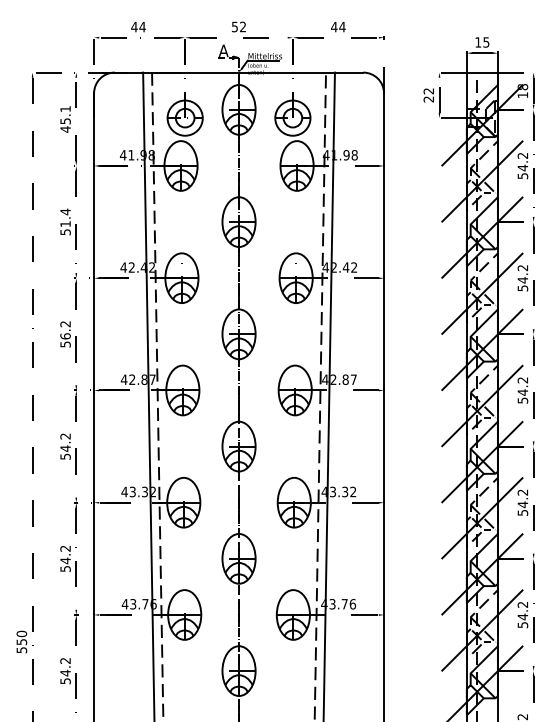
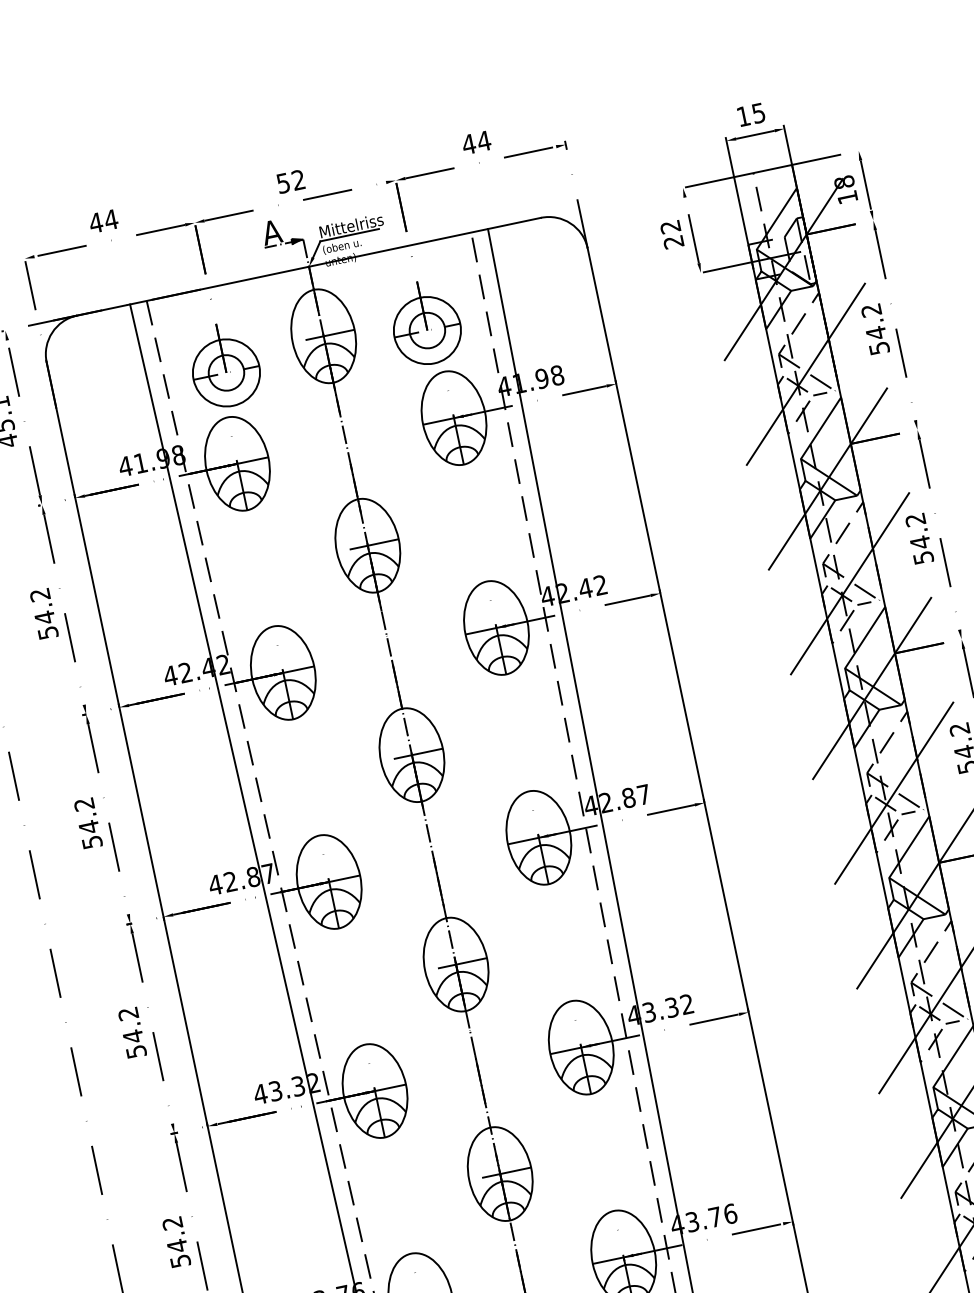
text: (65, 217) -> (42, 605), 51.4 -> 54.2
text: (65, 336) -> (88, 827), 56.2 -> 54.2

